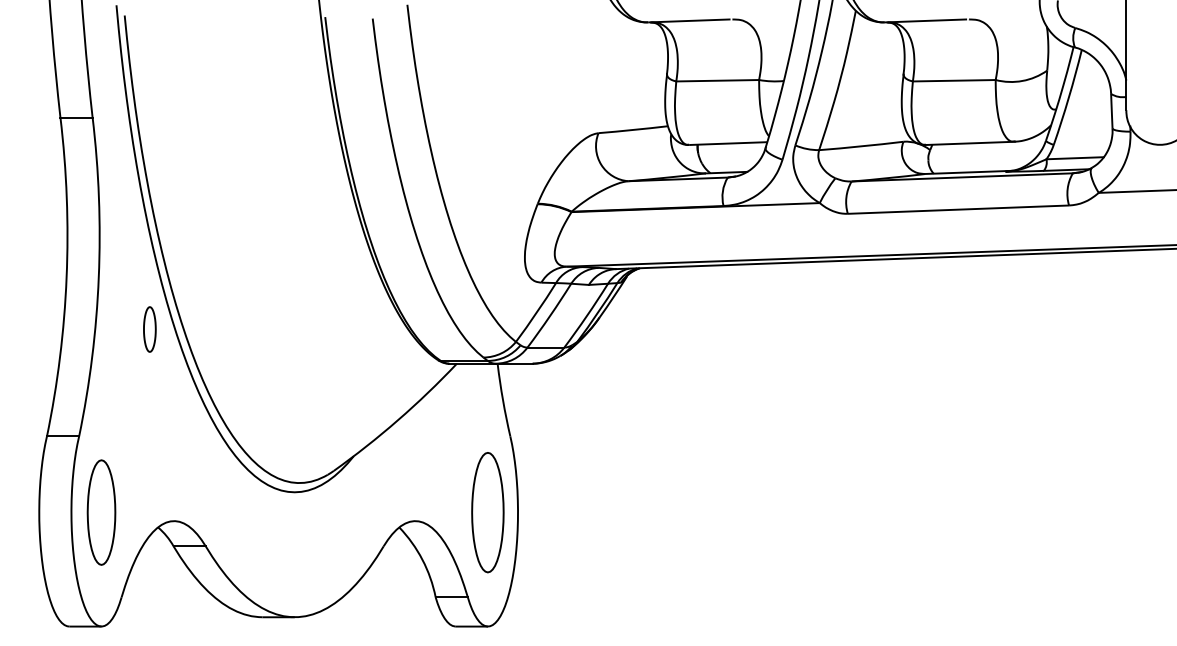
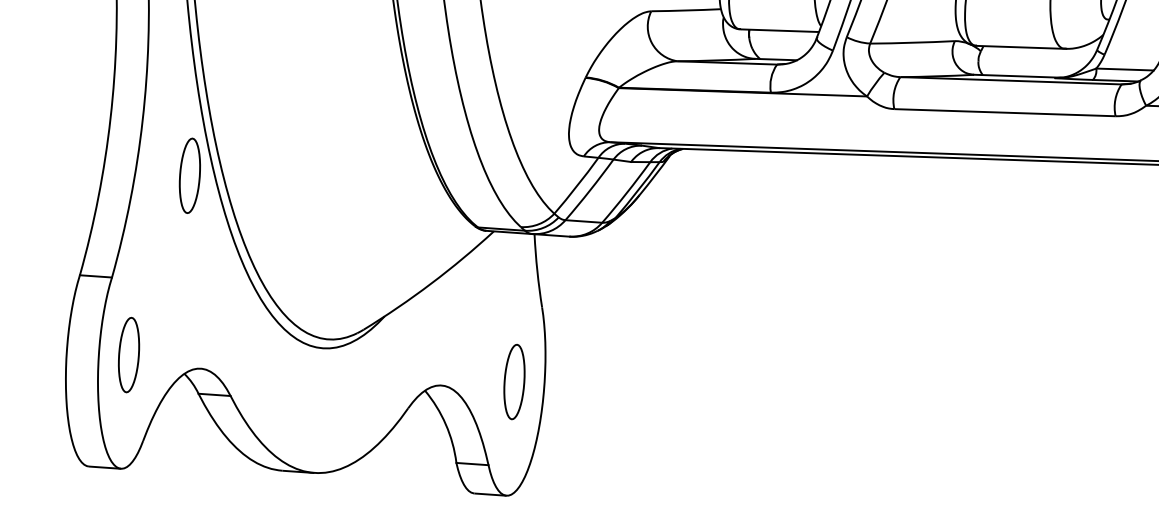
part: (149, 329) -> (189, 175), size x1.67
part: (101, 512) -> (128, 355), size x0.71
part: (487, 512) -> (514, 381), size x0.62

